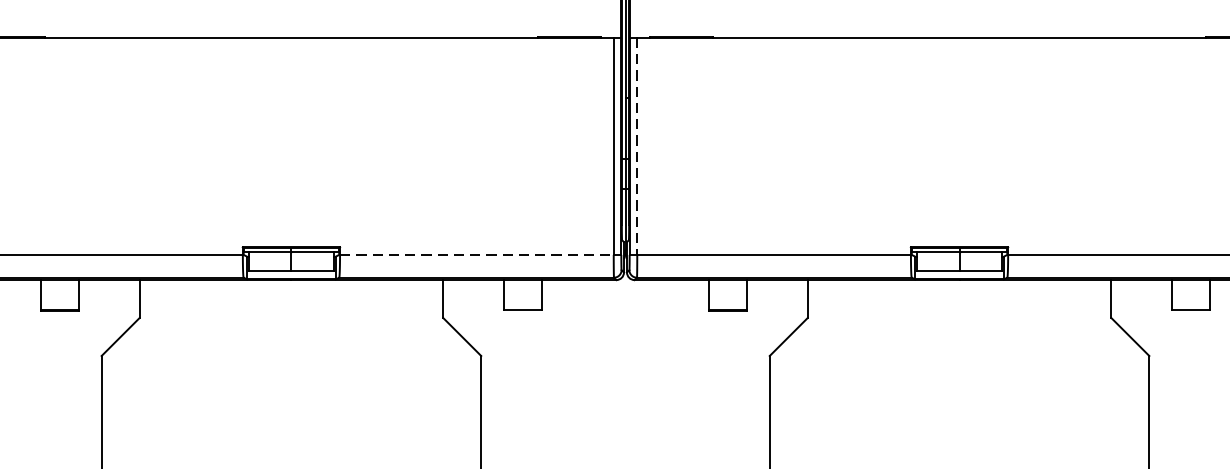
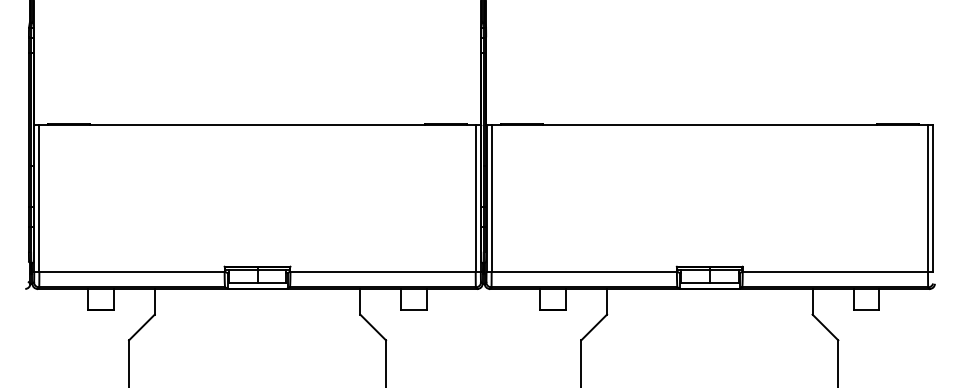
line: (637, 146) -> (491, 198), dashed -> solid
line: (477, 254) -> (383, 271), dashed -> solid

